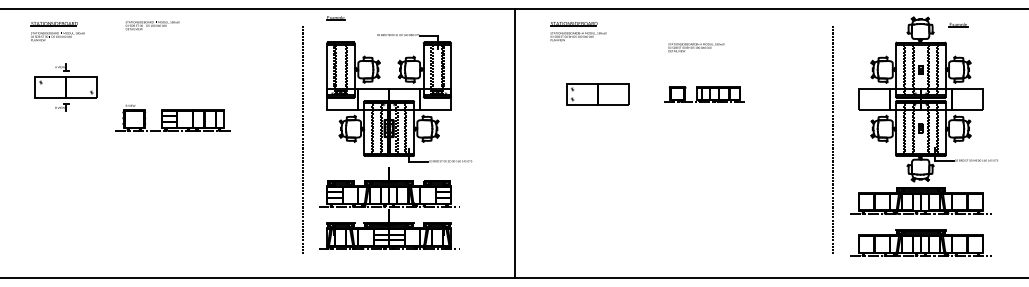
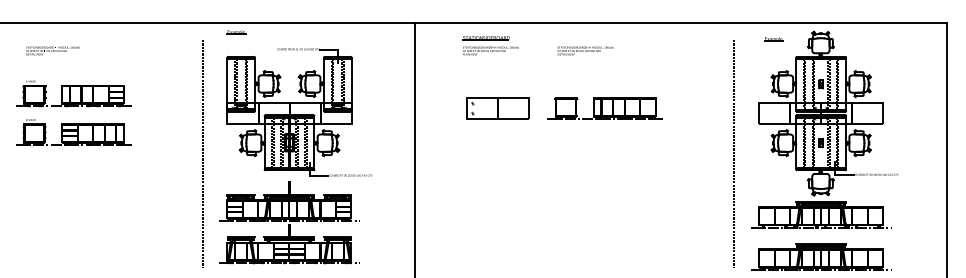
text: (152, 25) -> (52, 50), moved
part: (958, 25) -> (773, 39), moved
part: (578, 31) -> (490, 45), moved
text: (696, 47) -> (585, 50), moved
part: (172, 79) -> (72, 93), added
part: (704, 94) -> (604, 108), size x1.43

